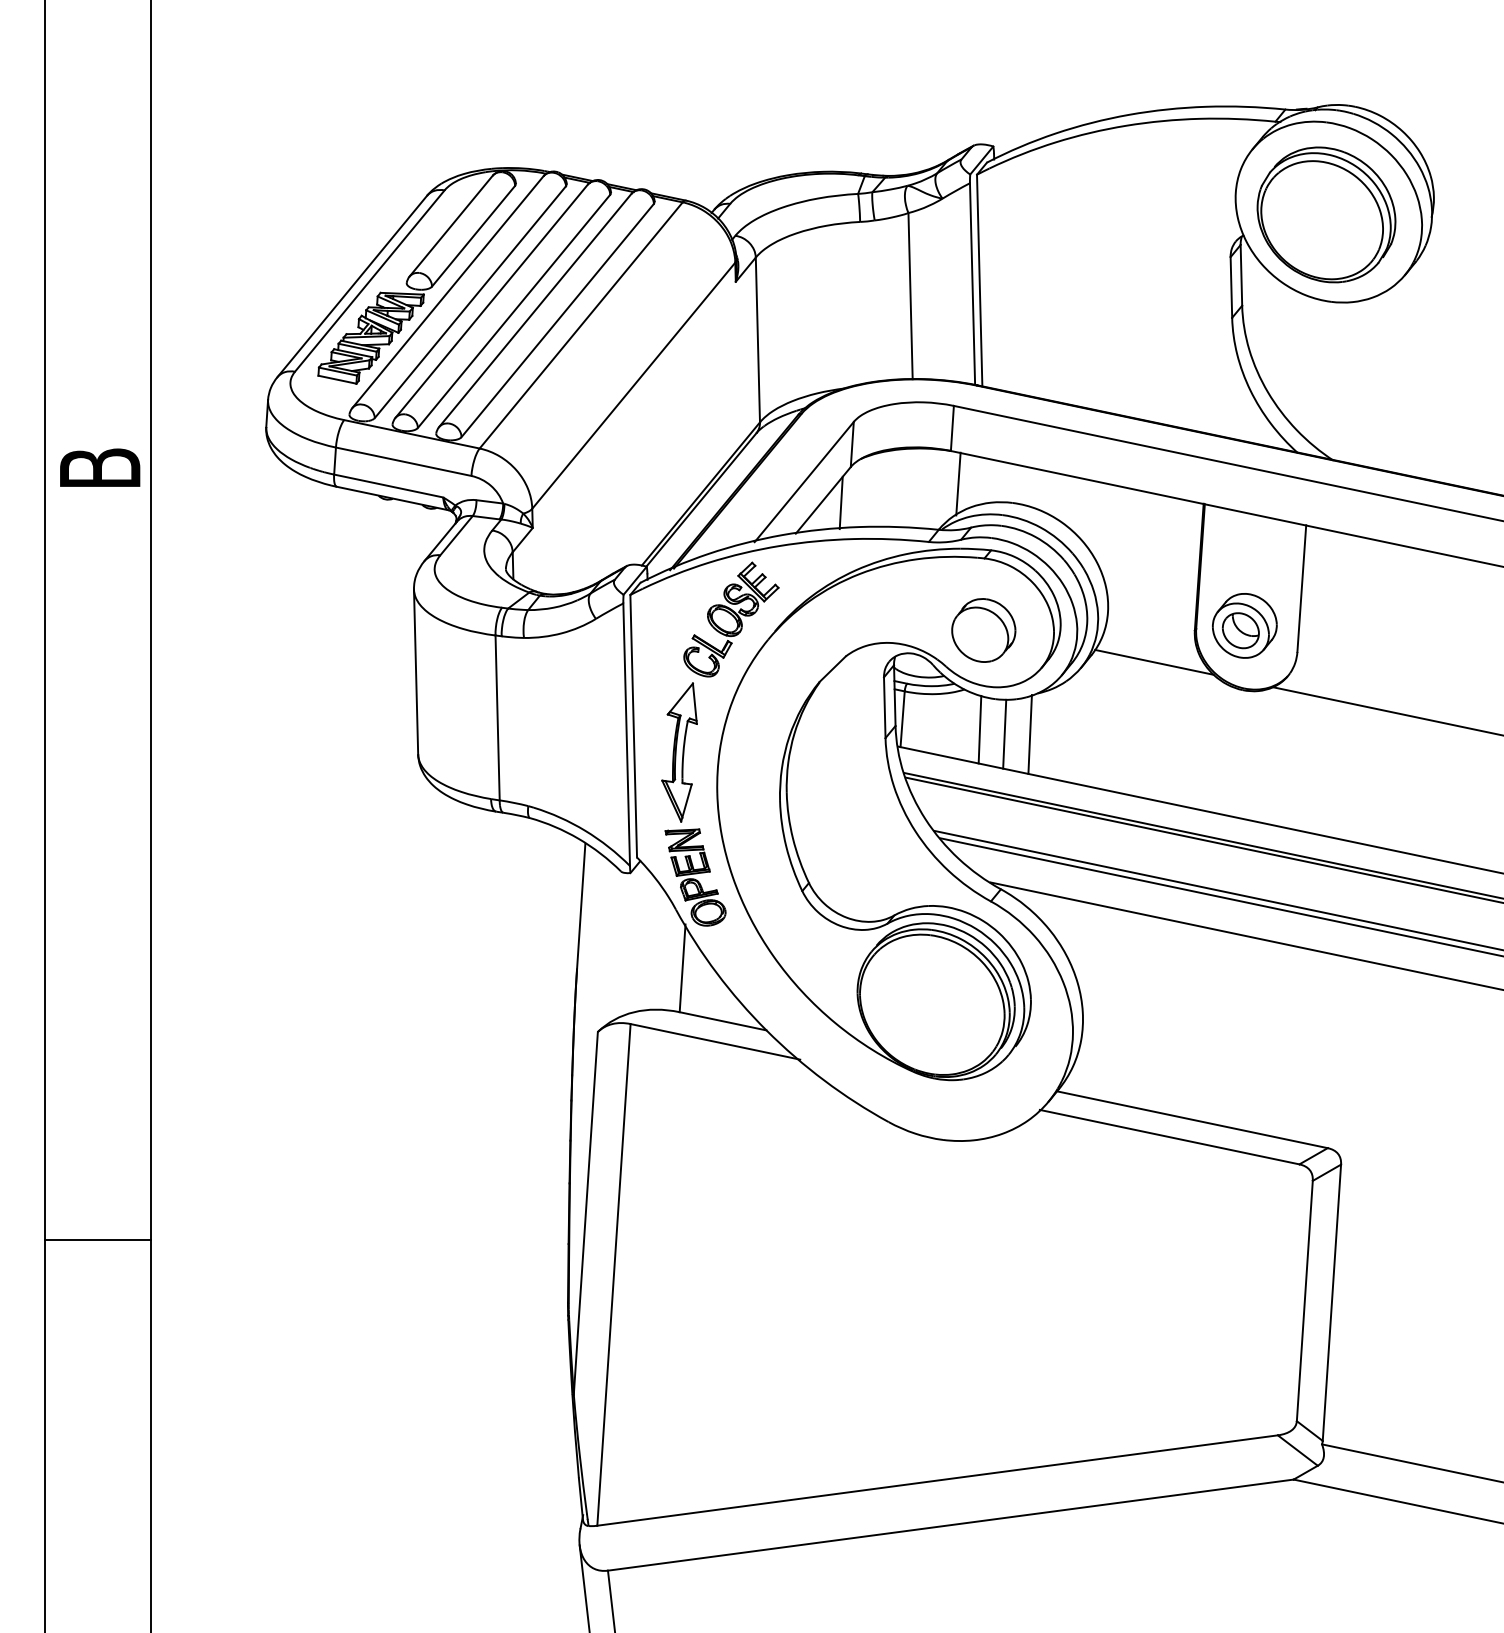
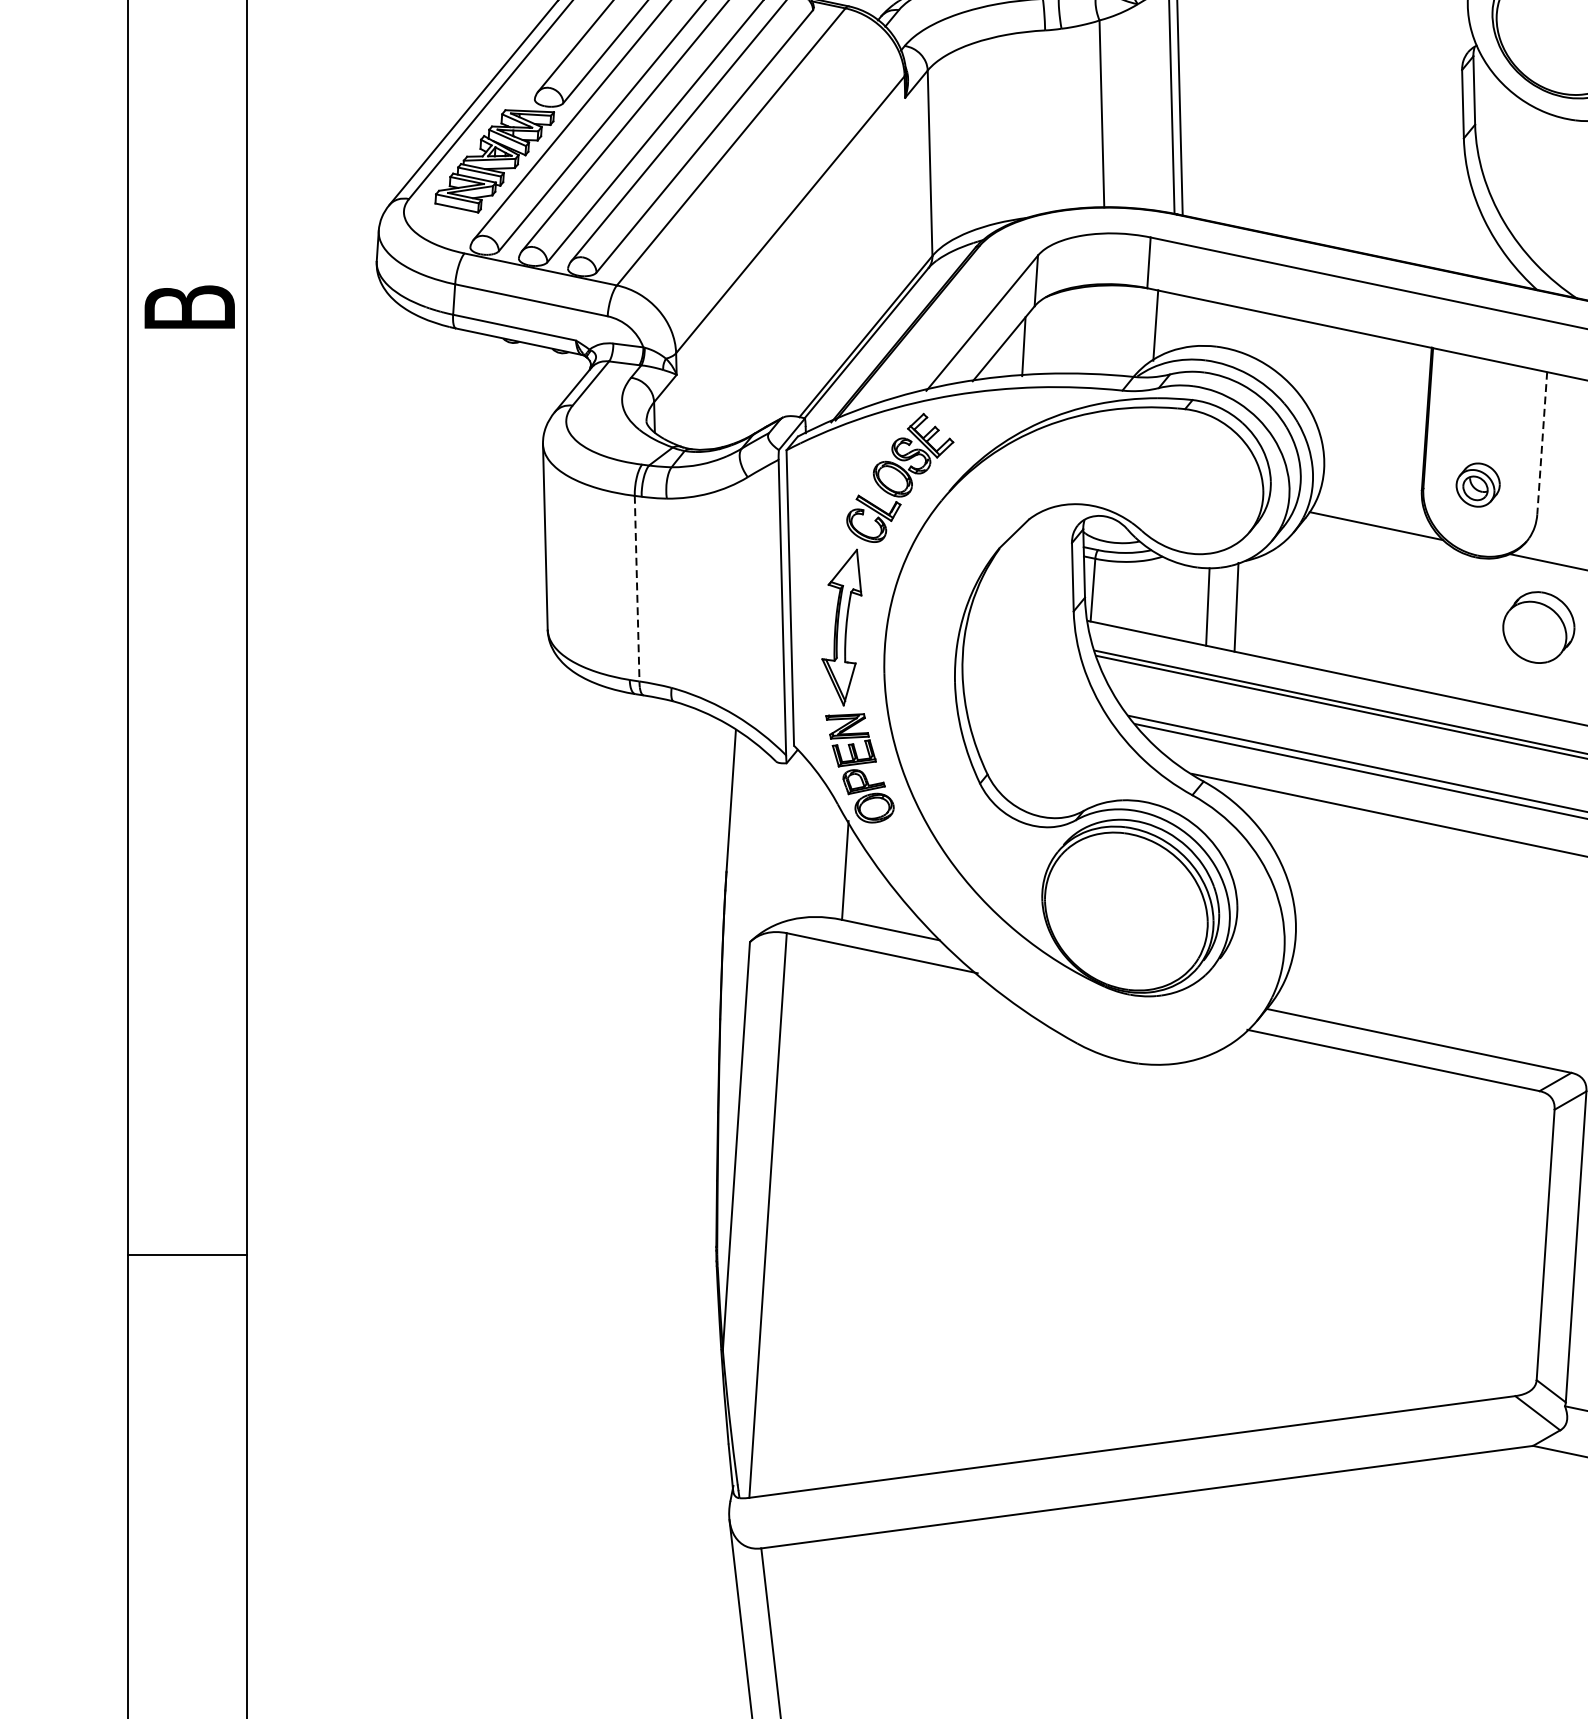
line: (1301, 588) -> (1541, 442), solid -> dashed
part: (1244, 625) -> (1477, 484), size x0.6
part: (983, 630) -> (1538, 627), moved
line: (497, 718) -> (636, 589), solid -> dashed
line: (979, 729) -> (1179, 601), removed
line: (98, 1240) -> (187, 1255), moved

